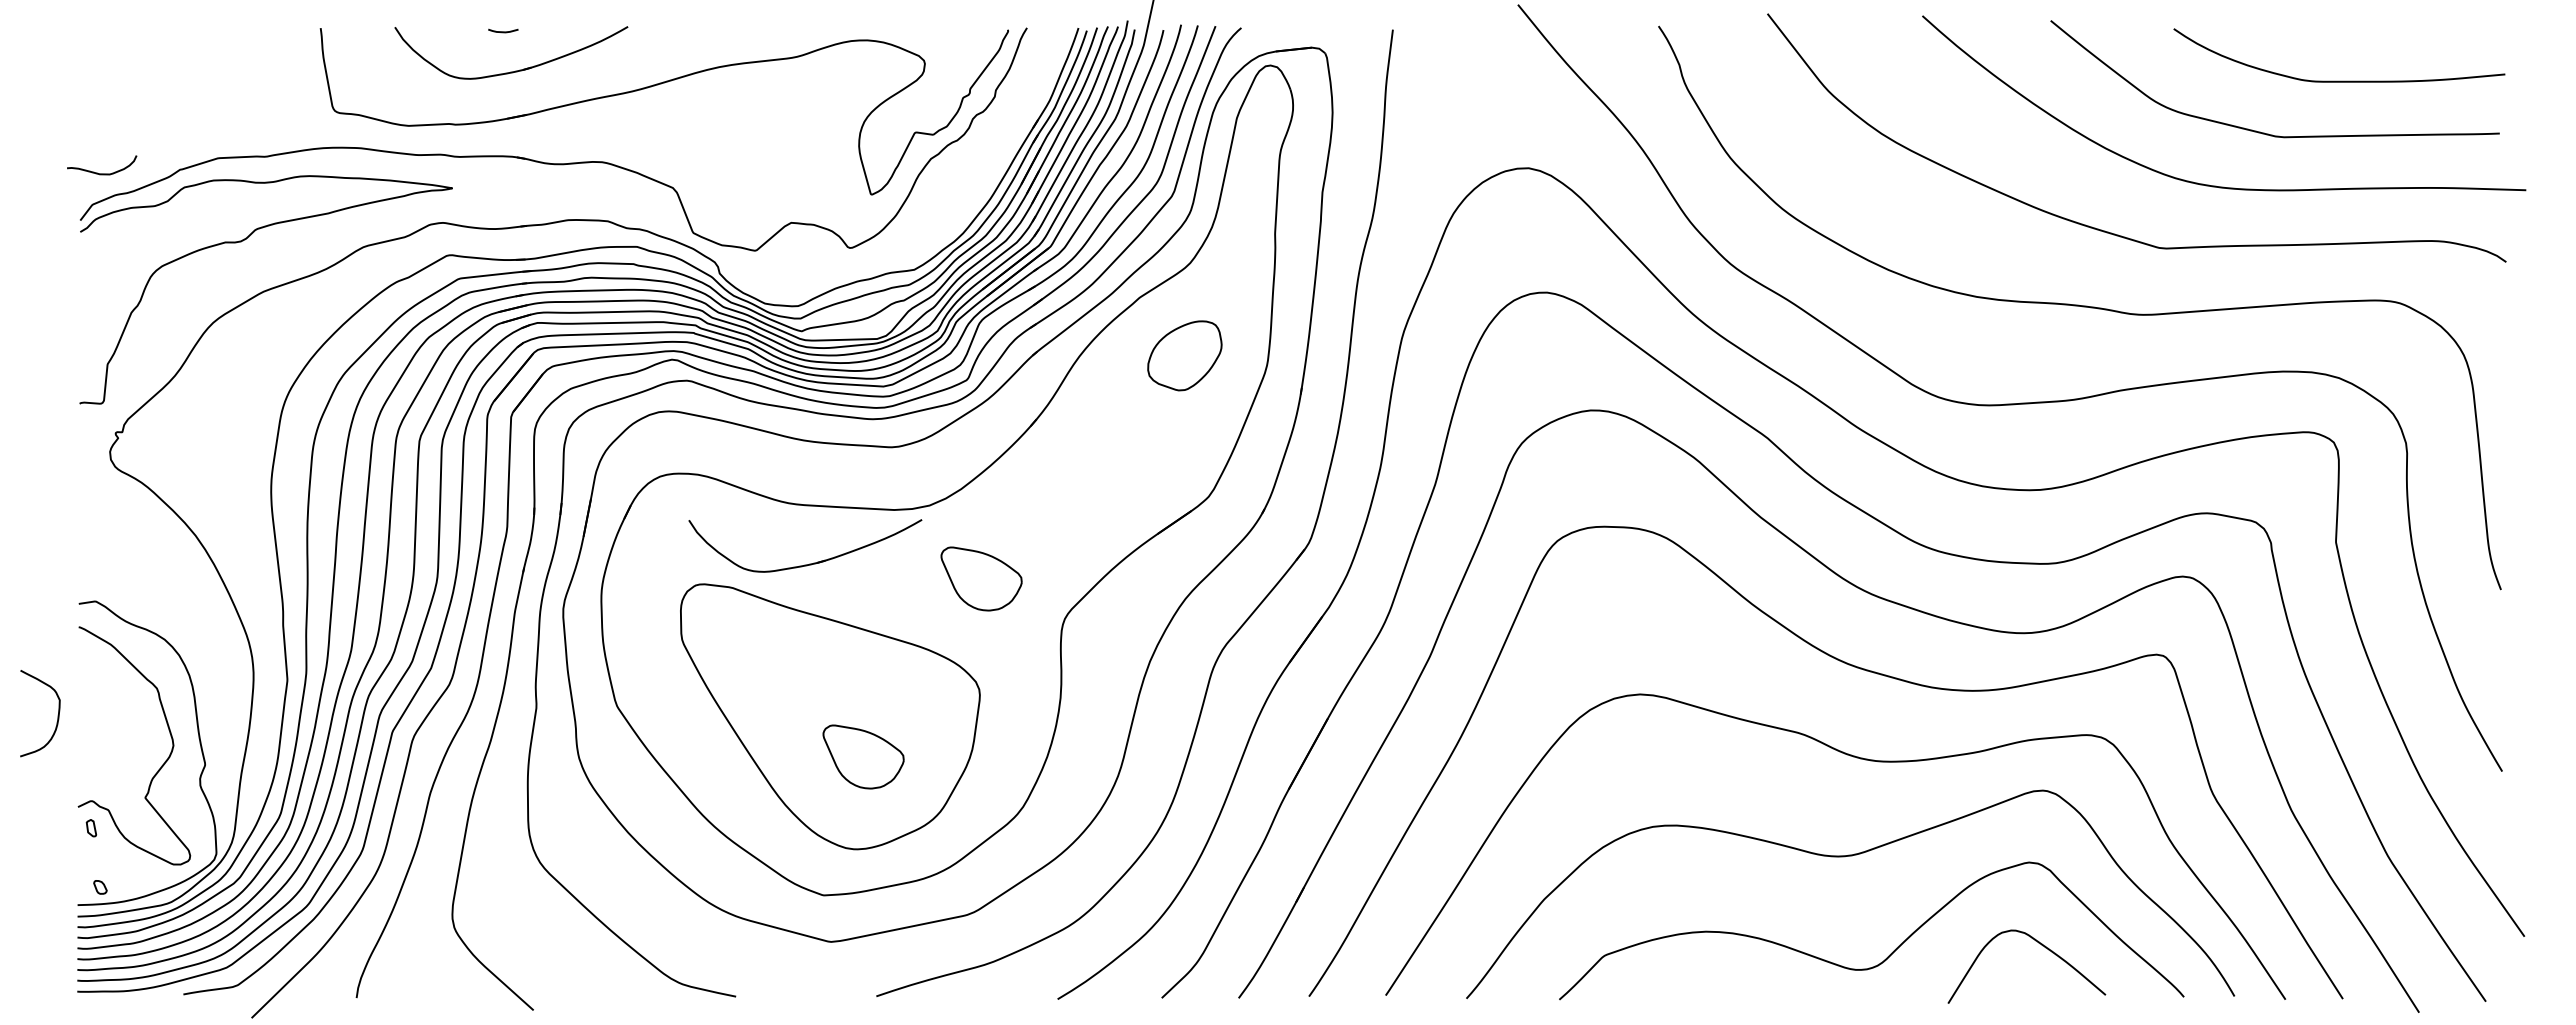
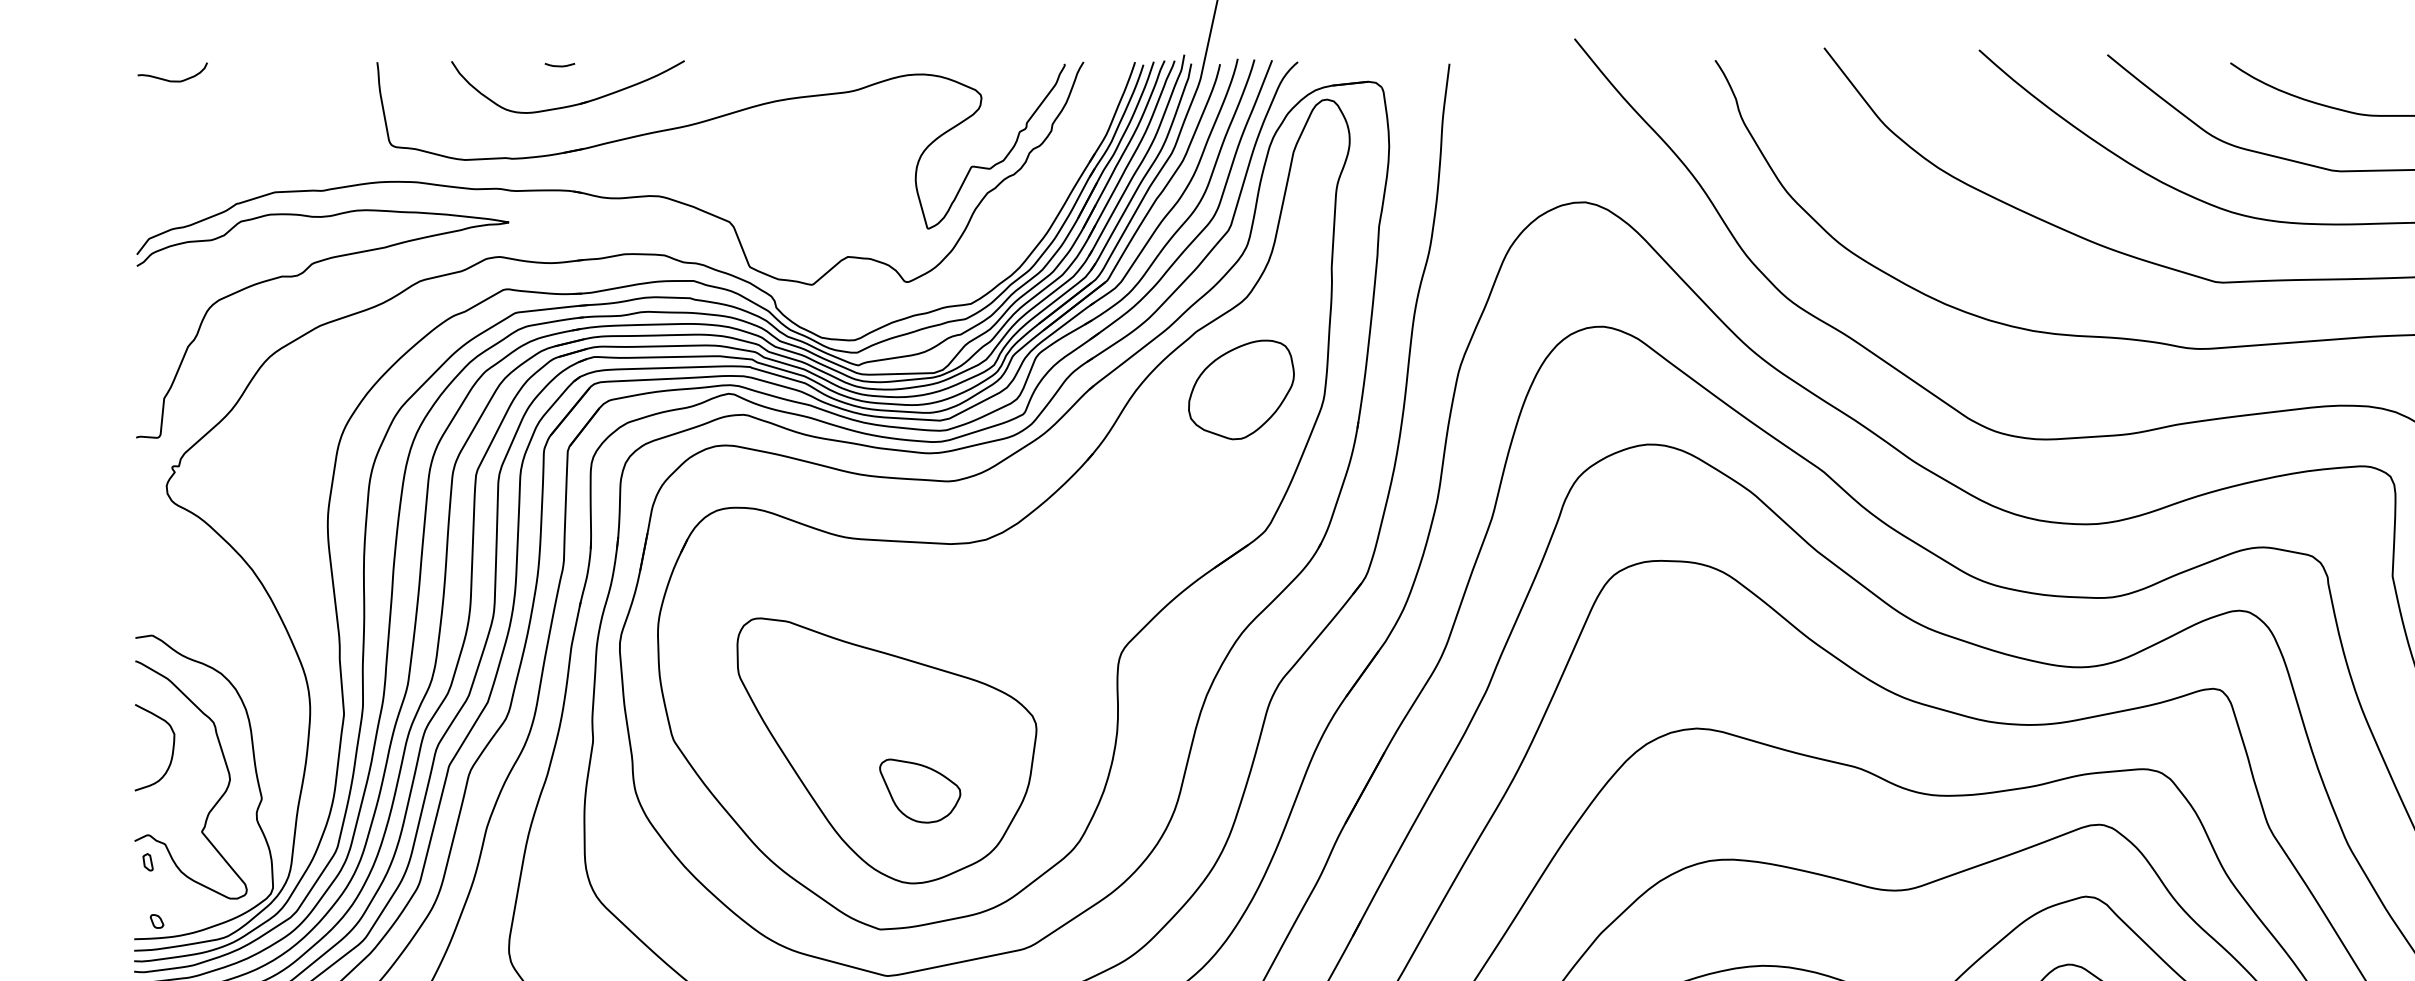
curve: (102, 173) -> (173, 80), moved
part: (1184, 355) -> (1241, 389), size x1.43
part: (809, 563) -> (866, 597), removed
part: (981, 578) -> (1038, 612), removed
curve: (57, 715) -> (172, 749), moved

